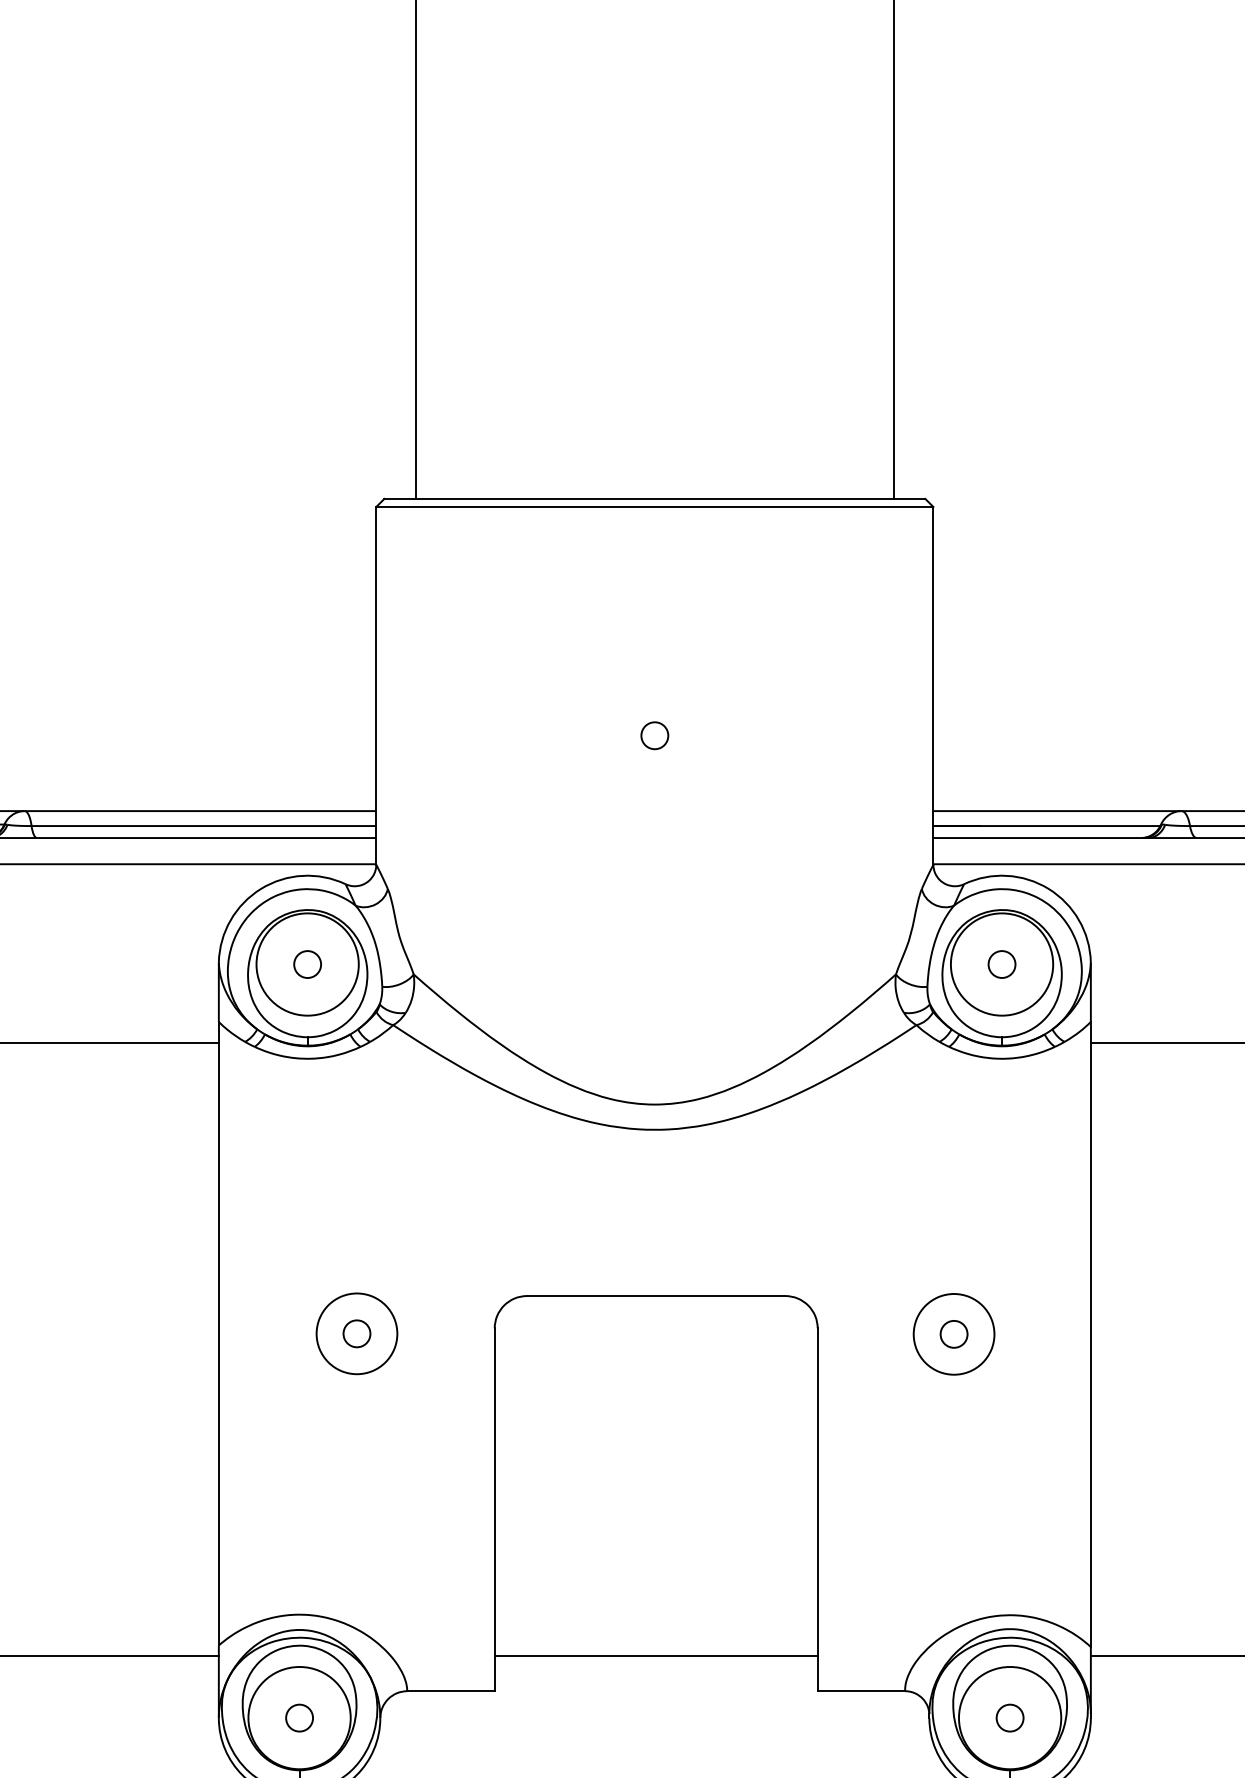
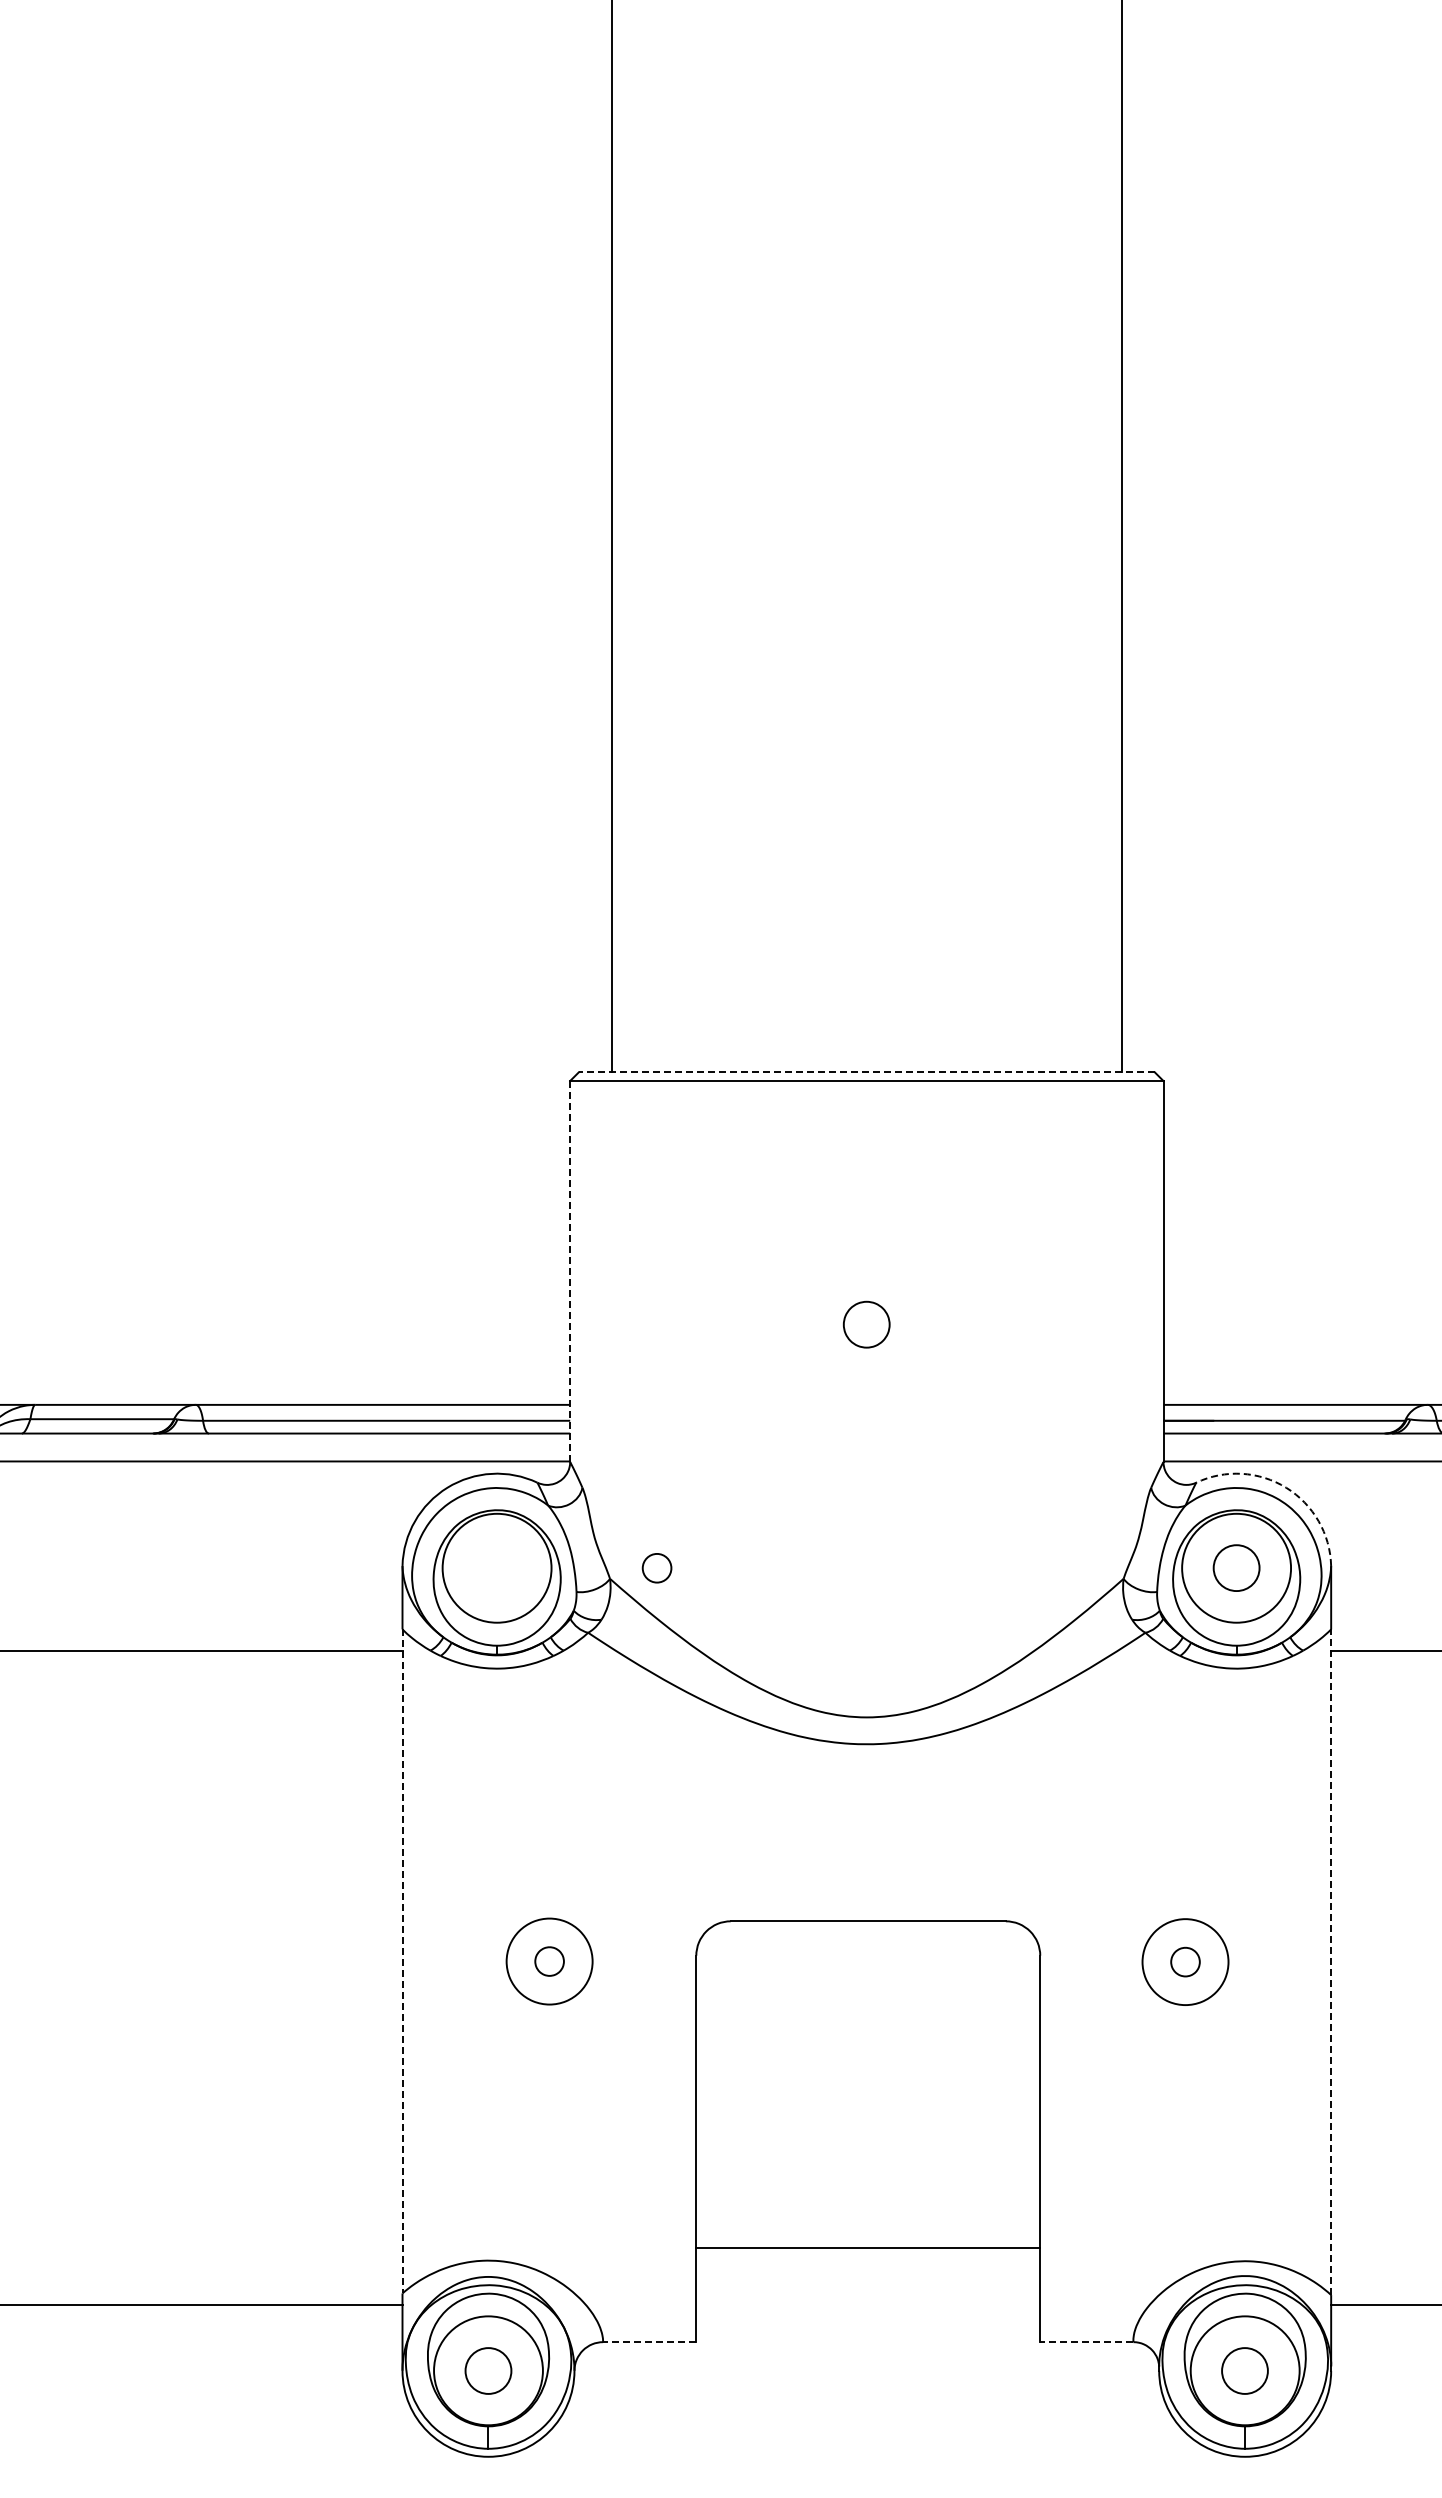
line: (654, 499) -> (866, 1072), solid -> dashed
line: (376, 686) -> (570, 1272), solid -> dashed
part: (654, 735) -> (866, 1324), size x1.6
arc: (1048, 888) -> (1286, 1487), solid -> dashed
circle: (307, 964) -> (656, 1568), moved
circle: (1001, 964) -> (1236, 1568), size x1.6
line: (218, 1333) -> (402, 1961), solid -> dashed
line: (1091, 1334) -> (1331, 1962), solid -> dashed
line: (656, 1655) -> (868, 2247), moved
line: (450, 1691) -> (649, 2342), solid -> dashed
line: (861, 1691) -> (1086, 2342), solid -> dashed
circle: (299, 1717) -> (488, 2370), size x1.6
circle: (1010, 1717) -> (1245, 2370), size x1.6

